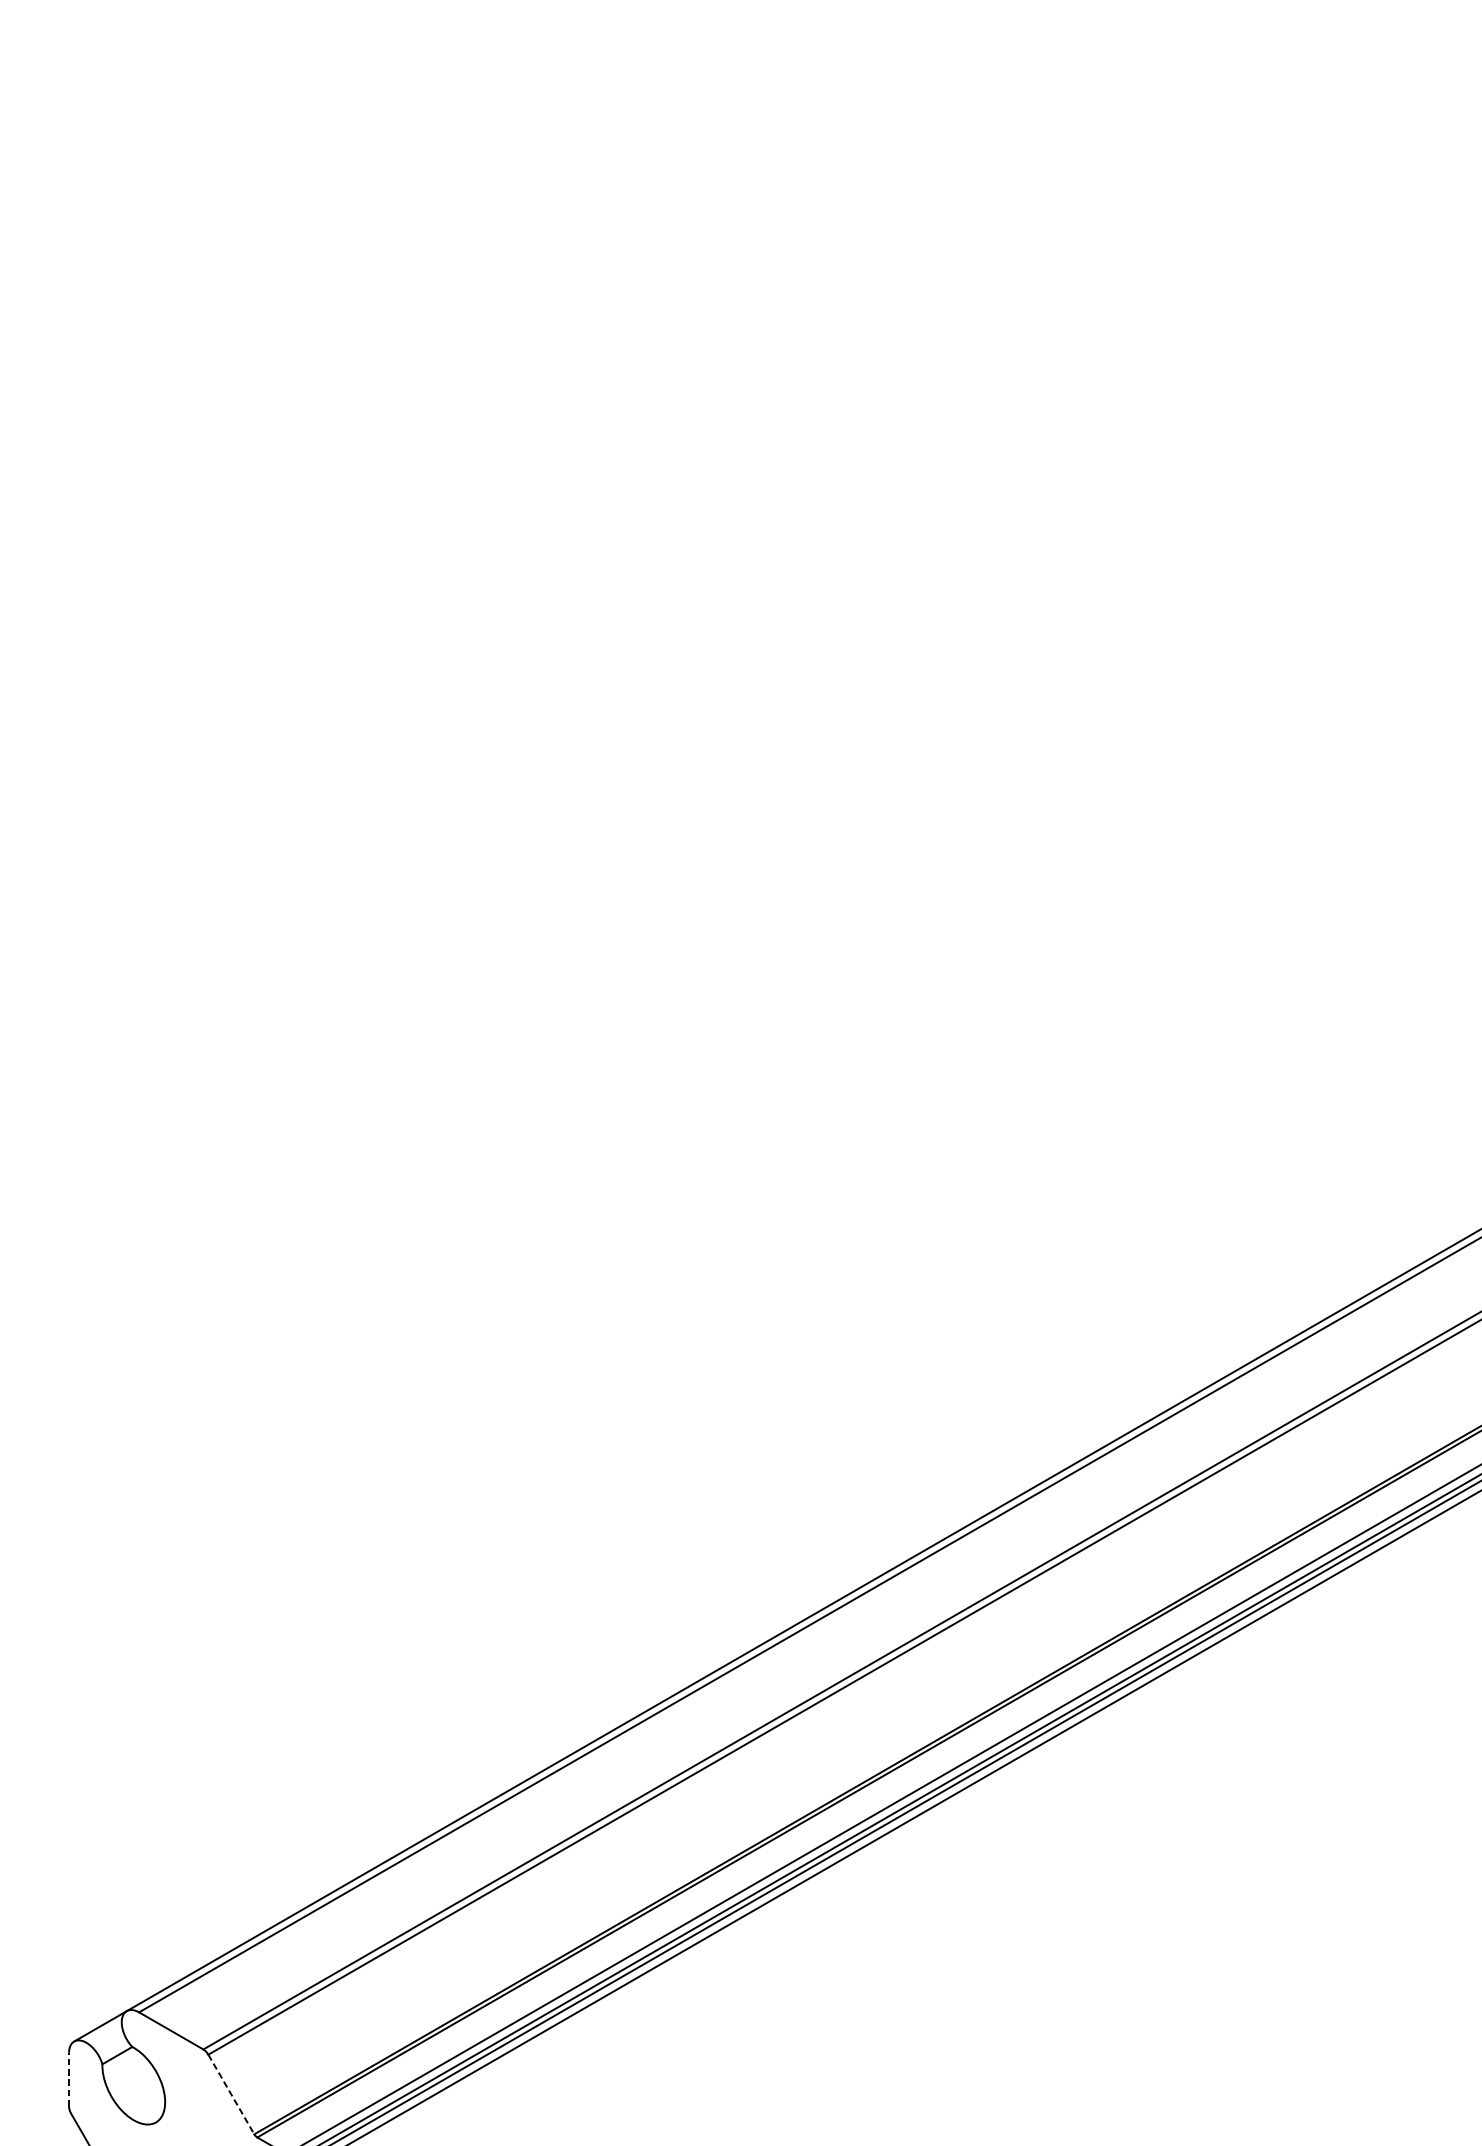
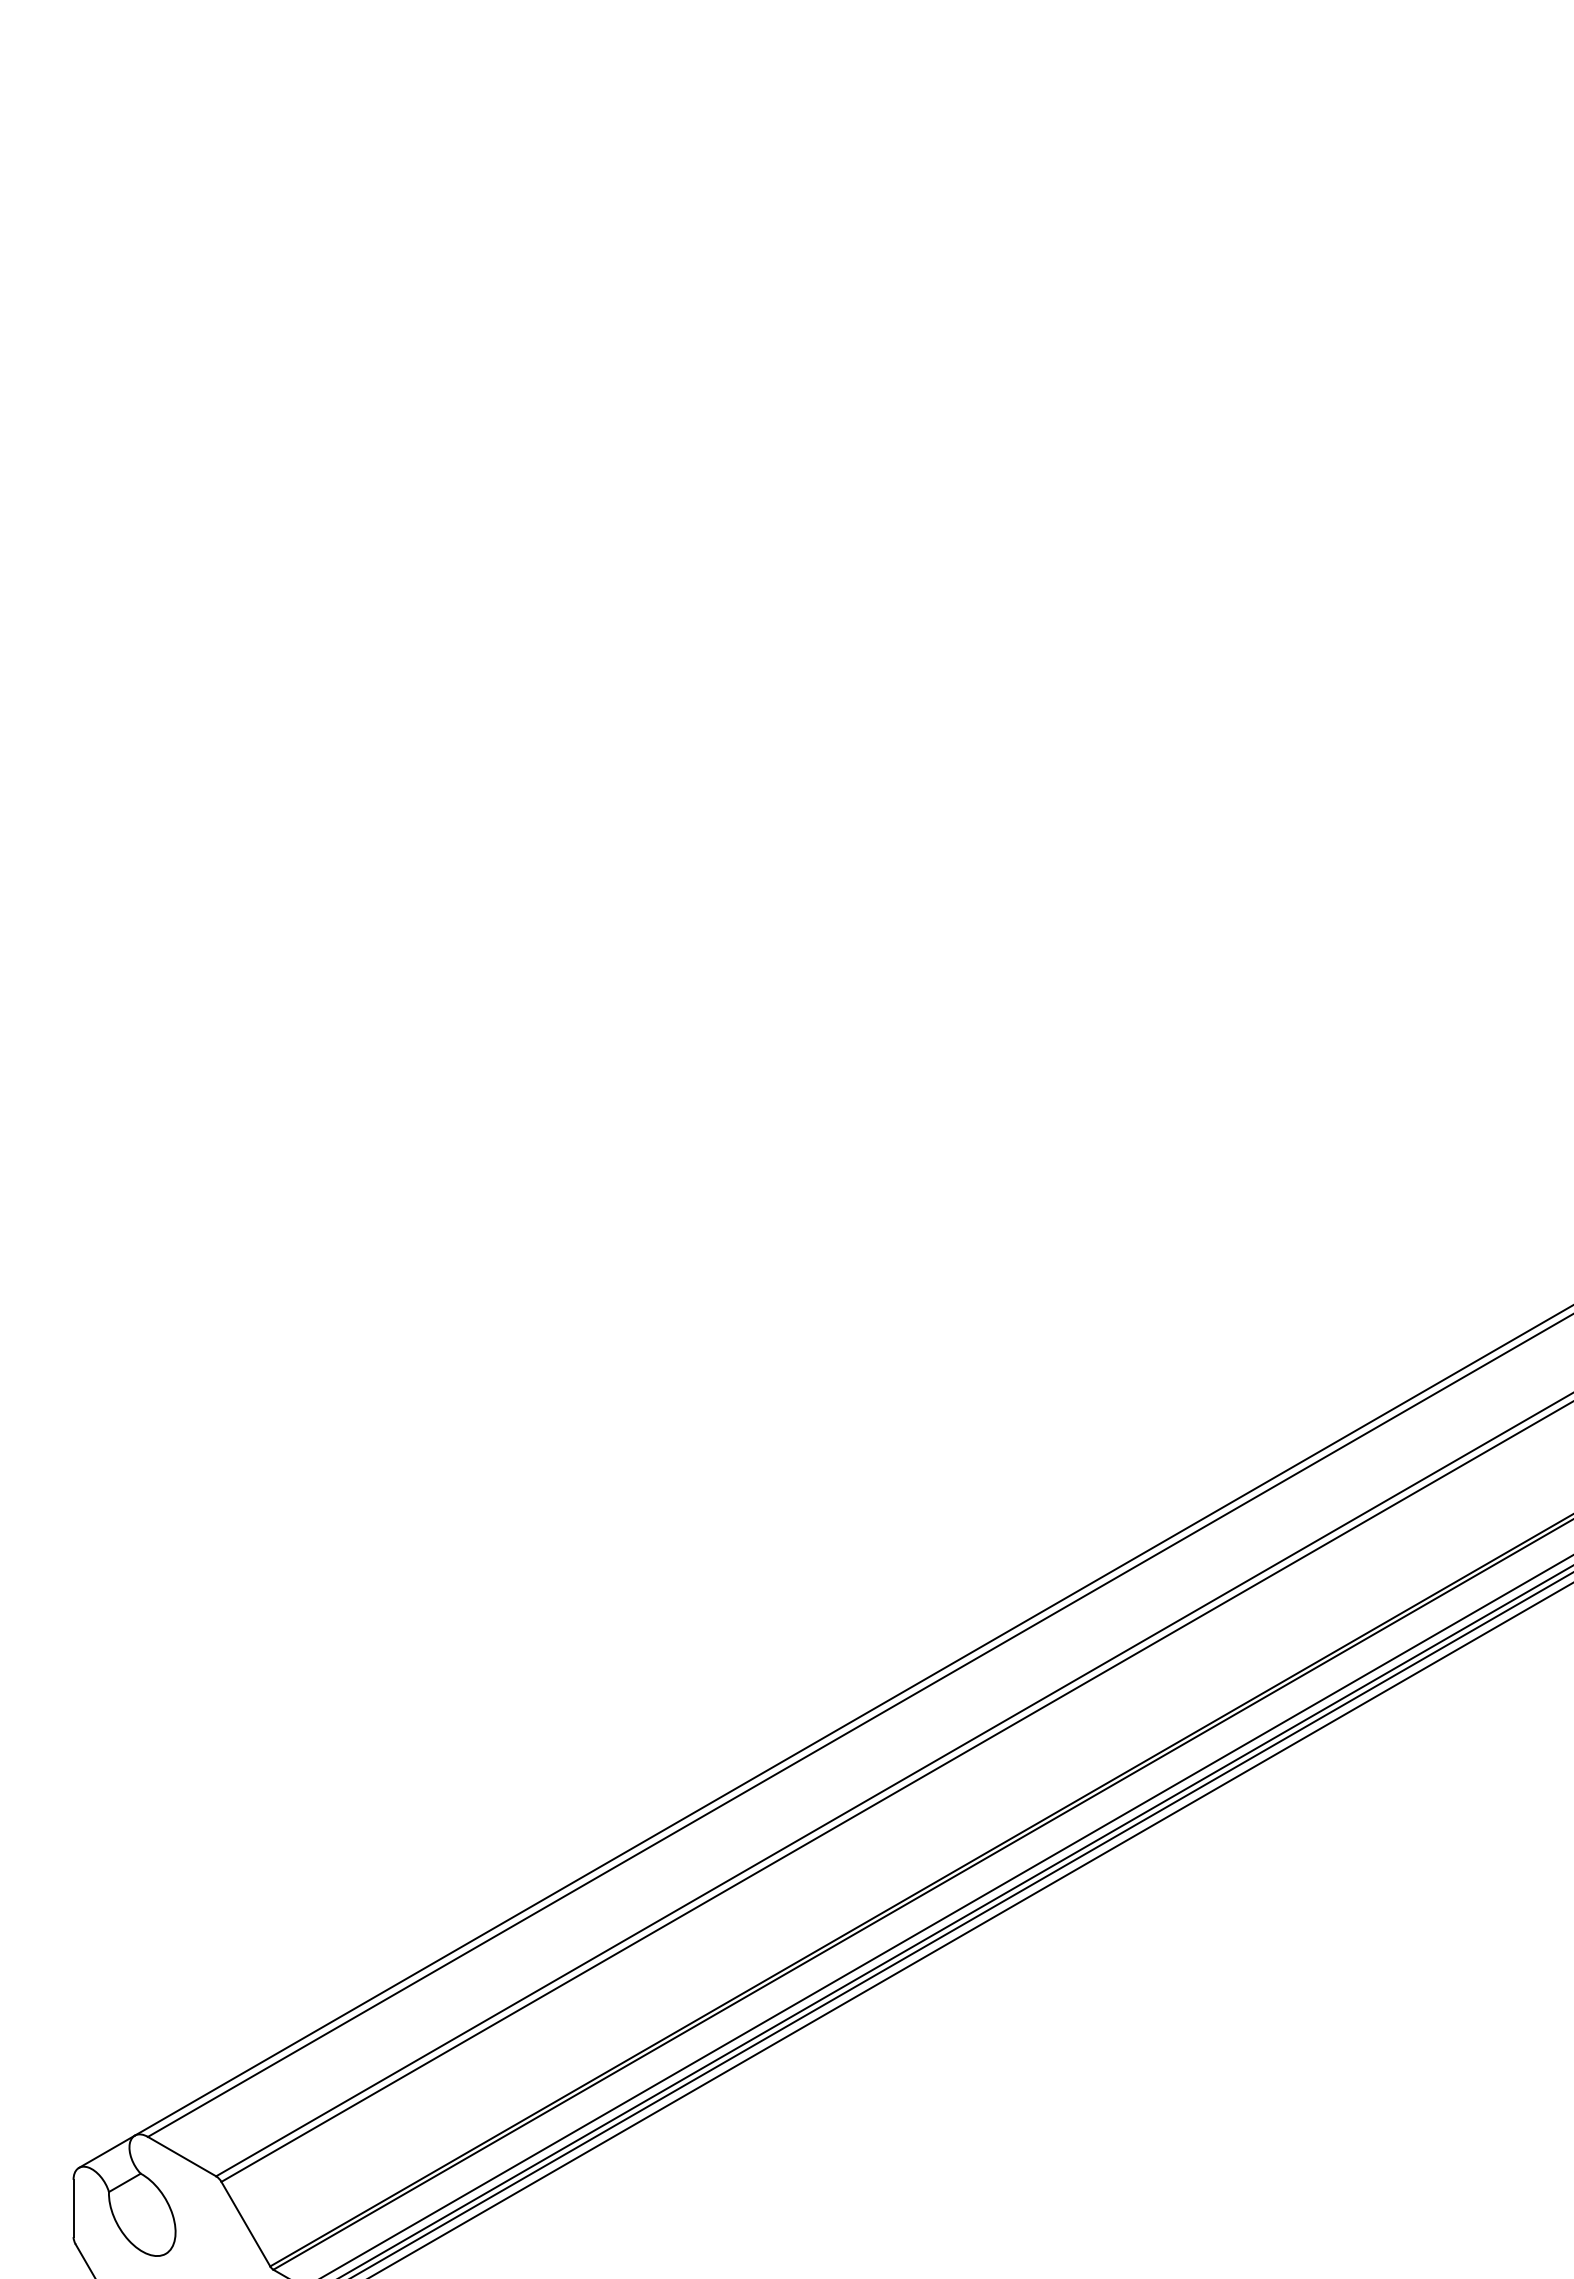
line: (69, 2079) -> (73, 2208), dashed -> solid
line: (231, 2094) -> (245, 2224), dashed -> solid

